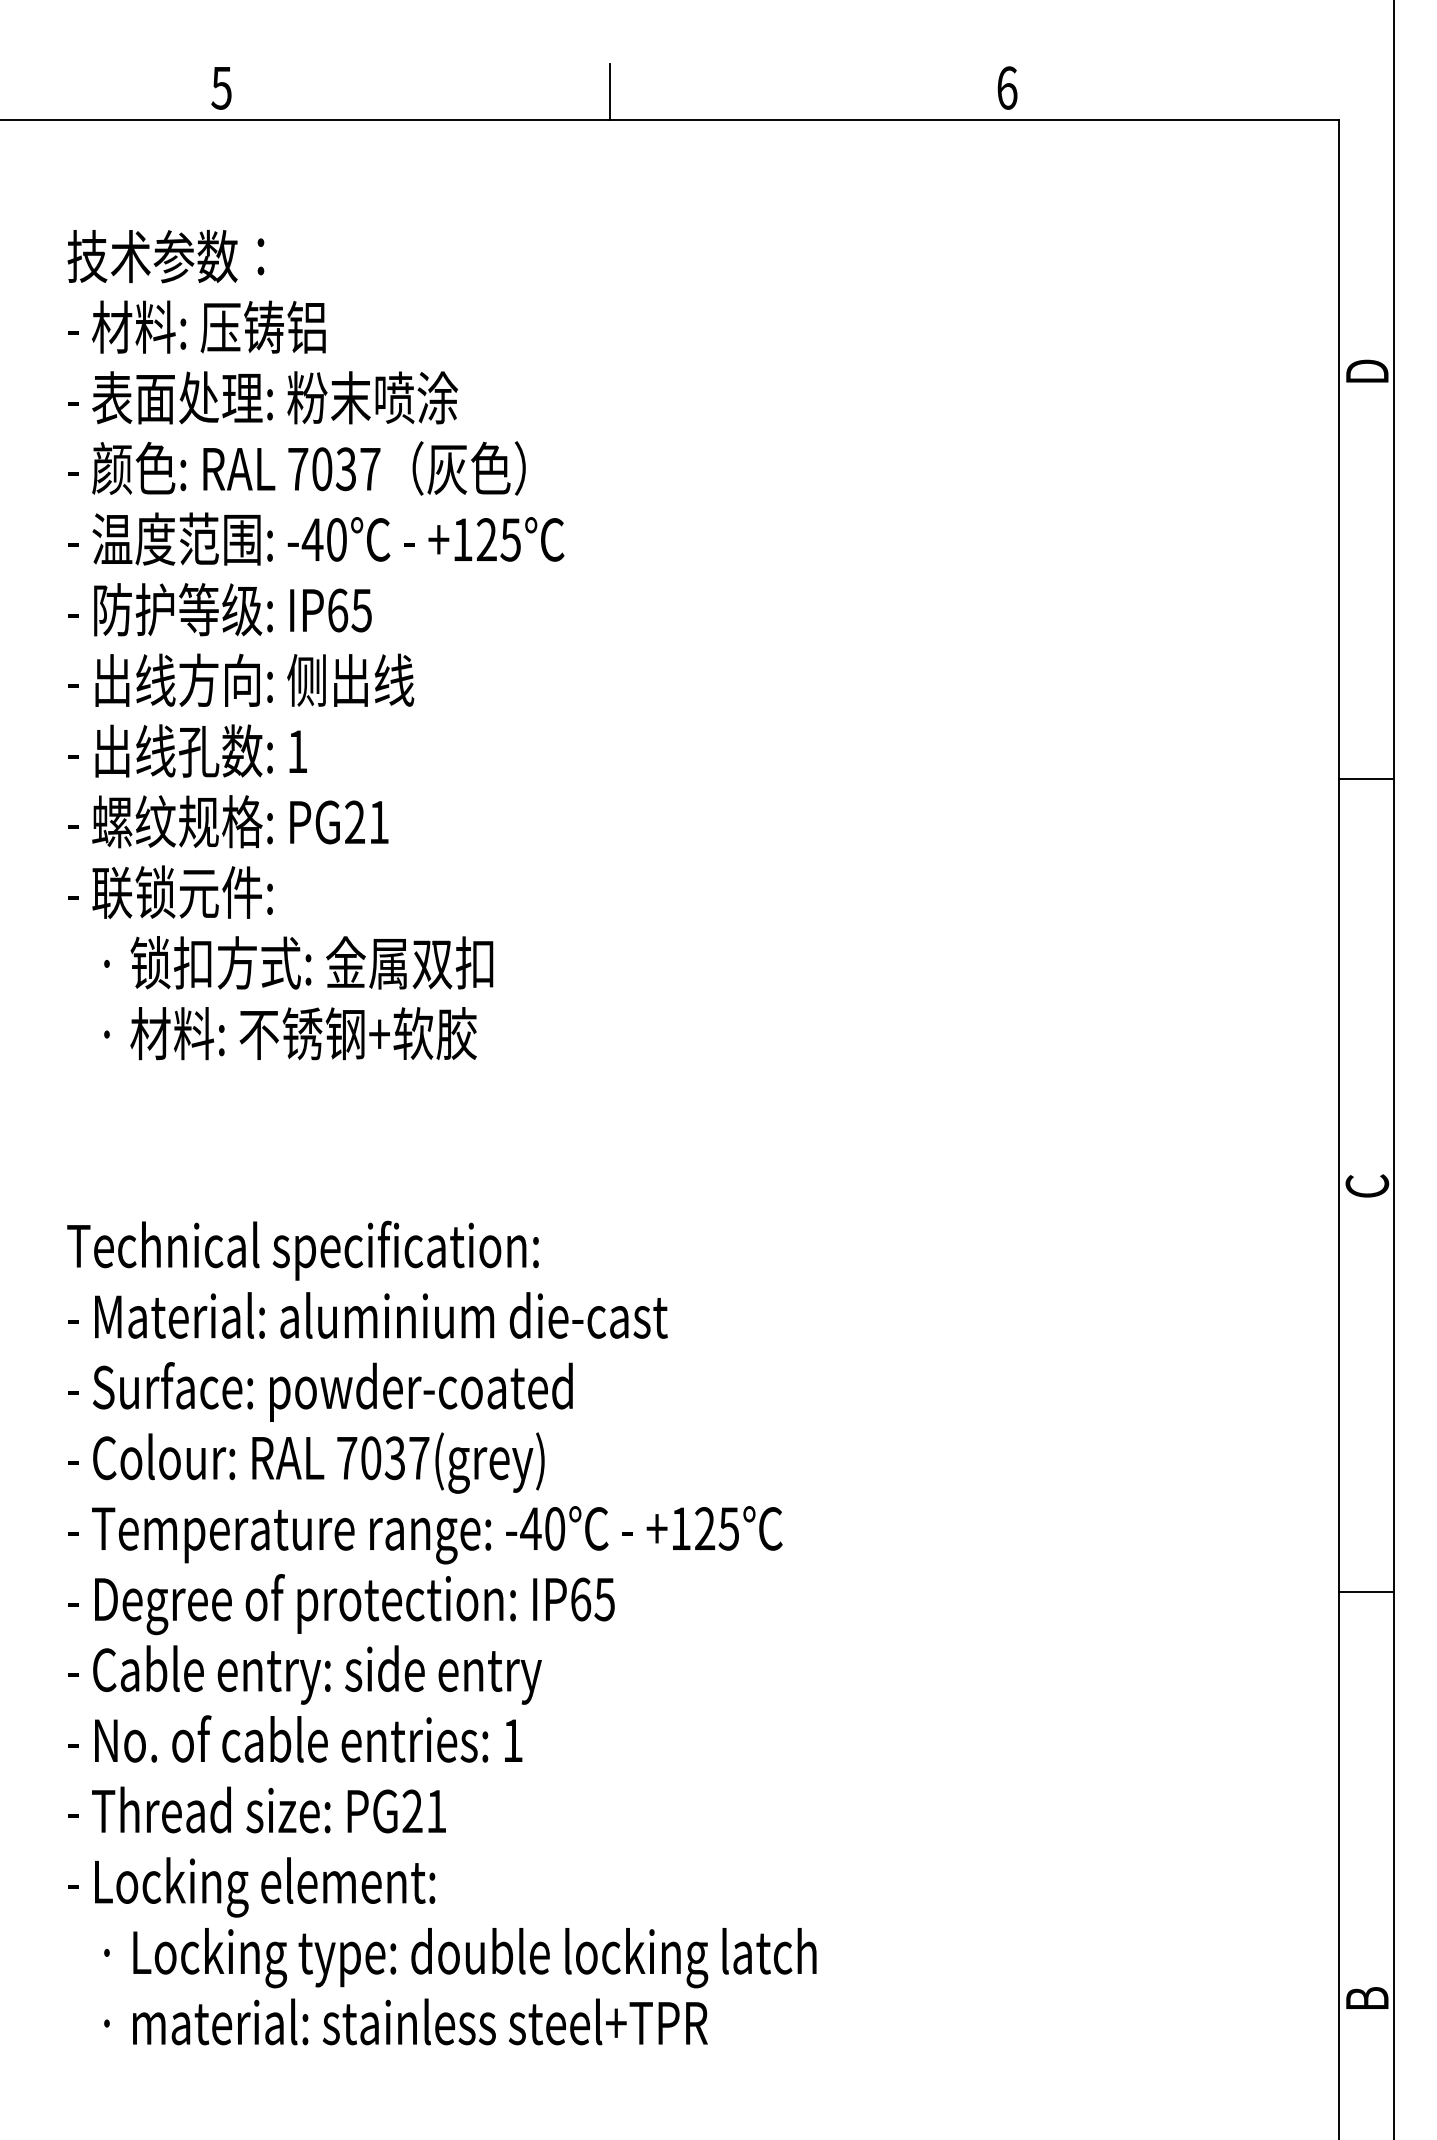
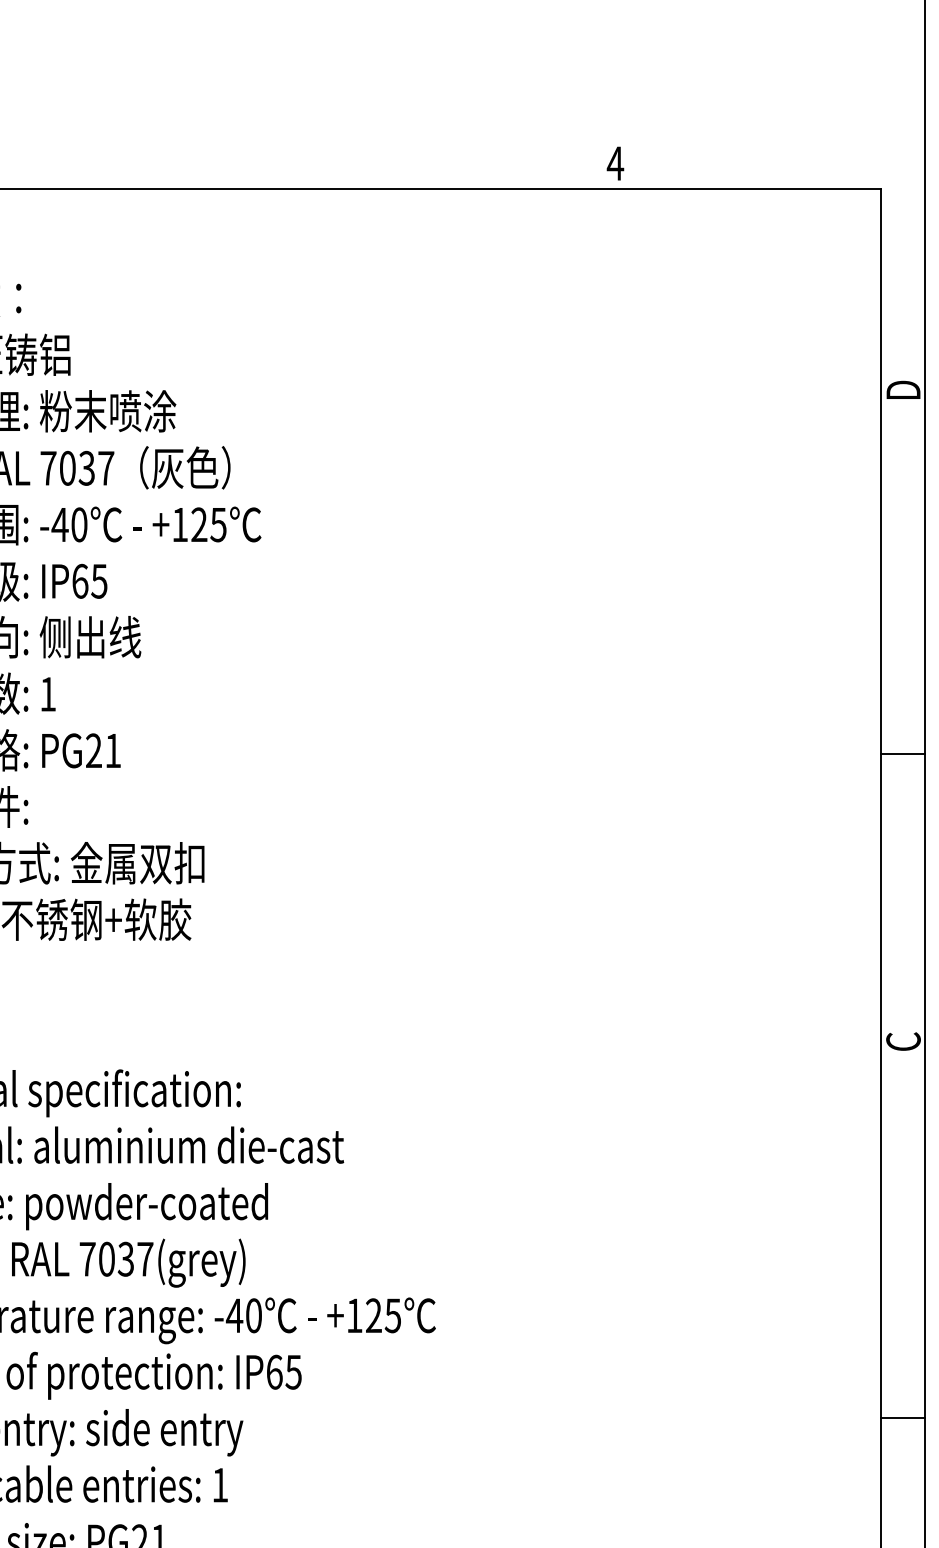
text: (1006, 87) -> (614, 163), 6 -> 4
line: (610, 91) -> (298, 166), removed
line: (1366, 778) -> (902, 753), moved
line: (1366, 1592) -> (902, 1418), moved

